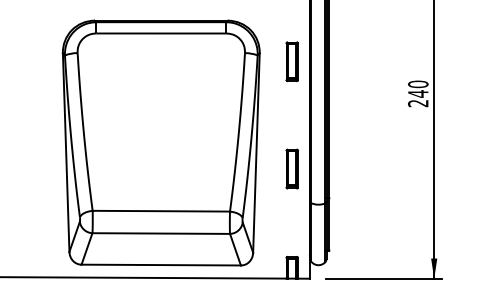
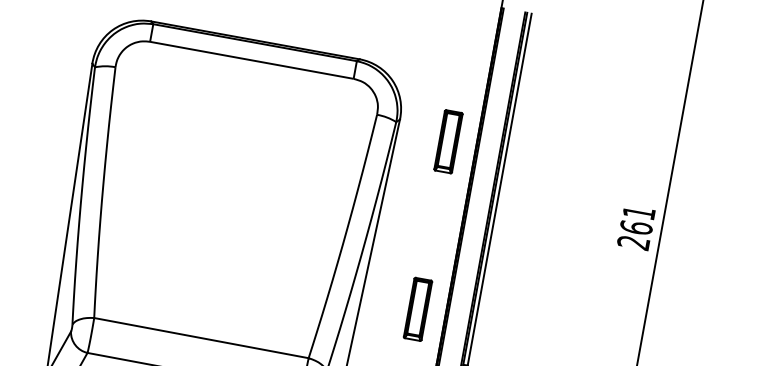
text: (418, 88) -> (638, 219), 240 -> 261

